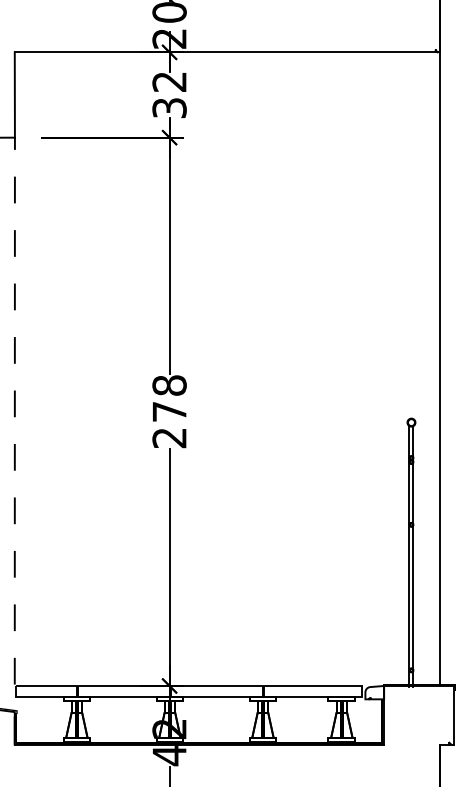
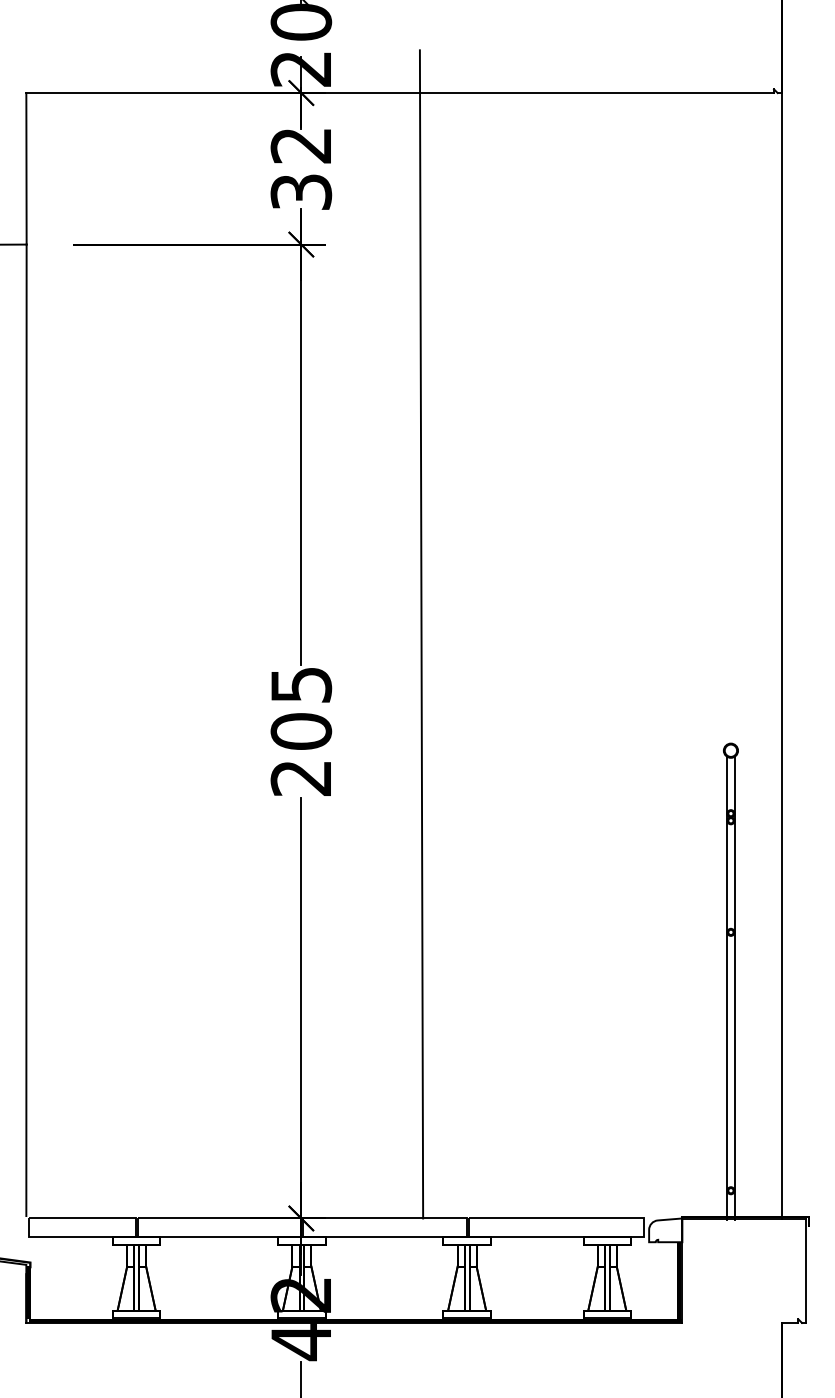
line: (237, 356) -> (421, 633), added
text: (169, 398) -> (301, 707), 278 -> 205
line: (14, 410) -> (25, 729), dashed -> solid

